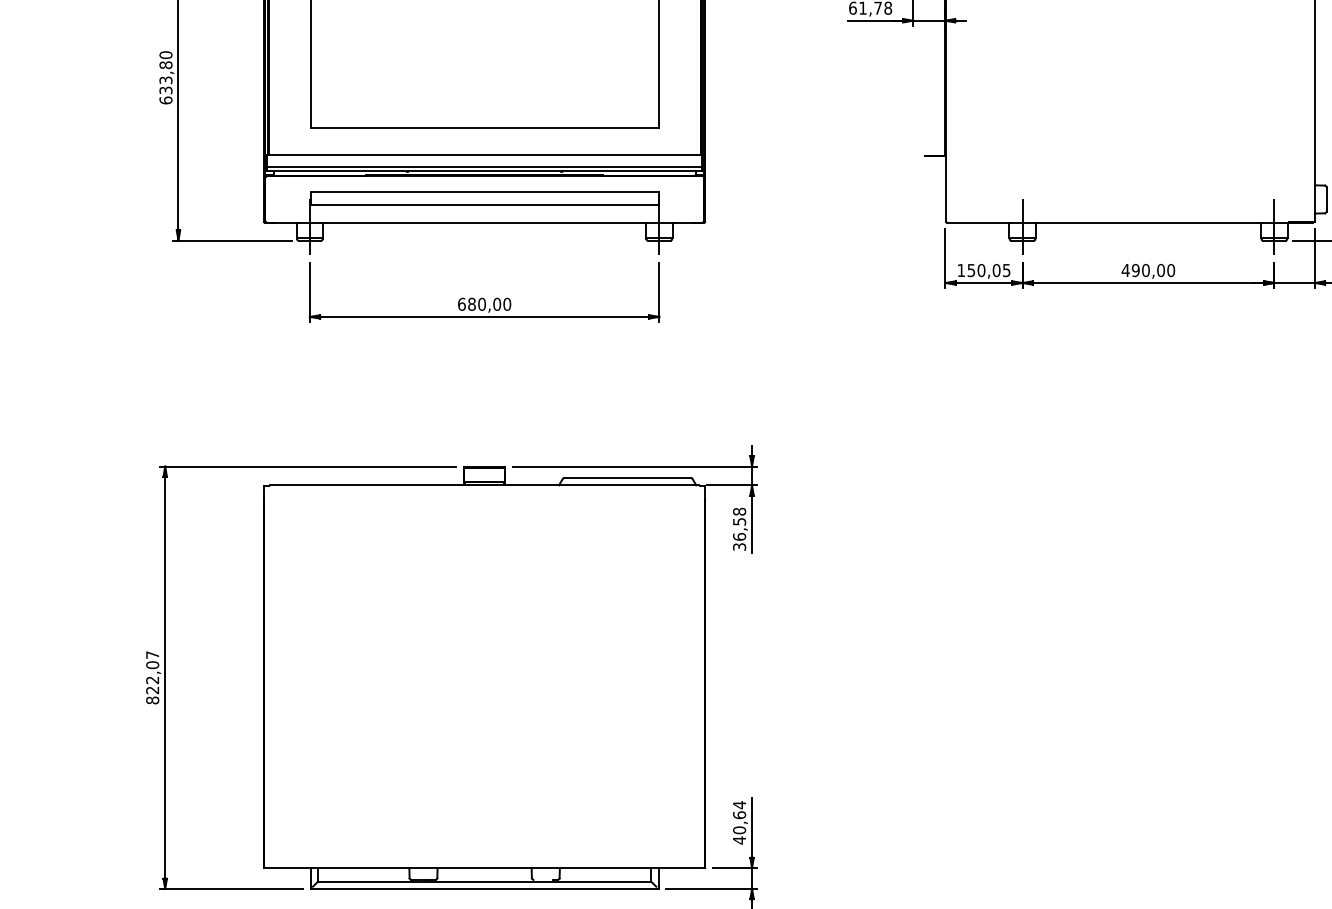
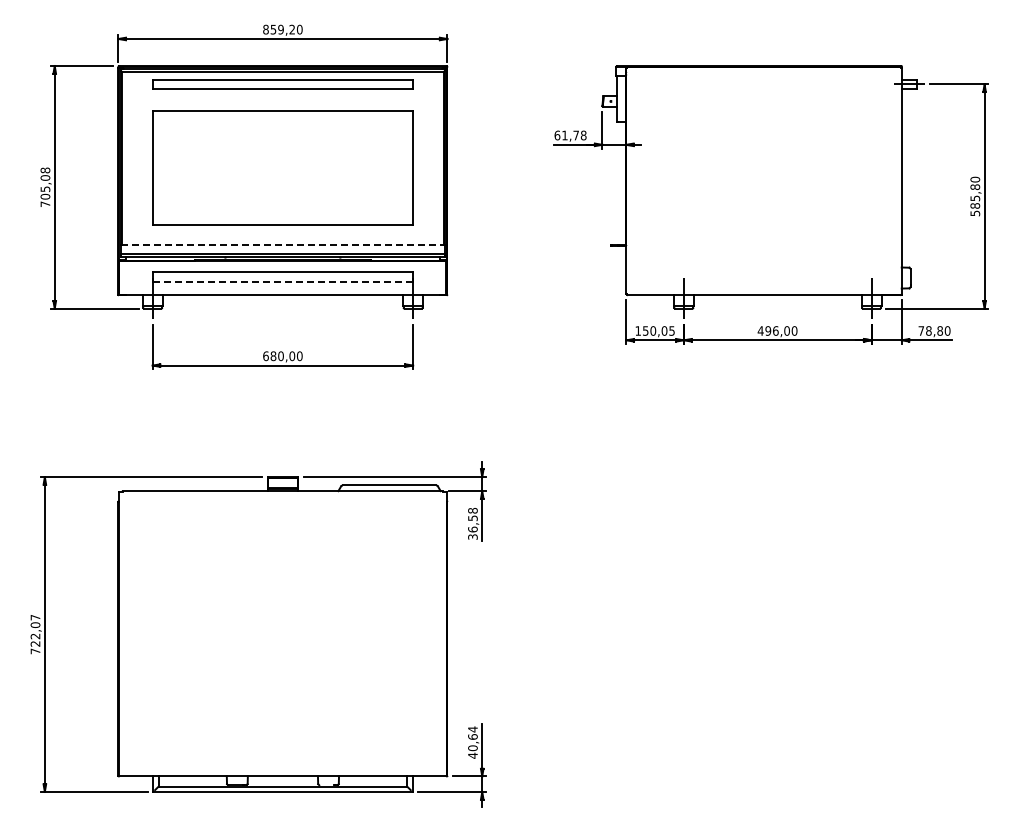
text: (166, 77) -> (45, 187), 633,80 -> 705,08
line: (484, 154) -> (282, 244), solid -> dashed
line: (484, 204) -> (282, 281), solid -> dashed
text: (1145, 269) -> (775, 330), 490,00 -> 496,00
text: (152, 700) -> (35, 651), 822,07 -> 722,07

